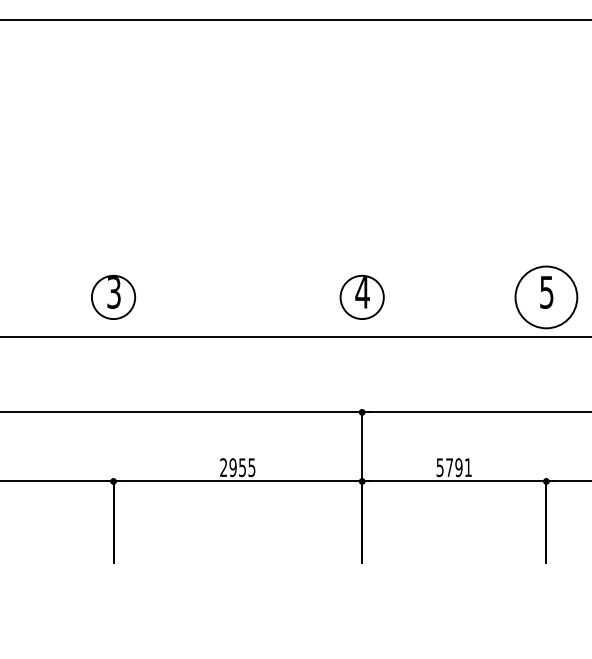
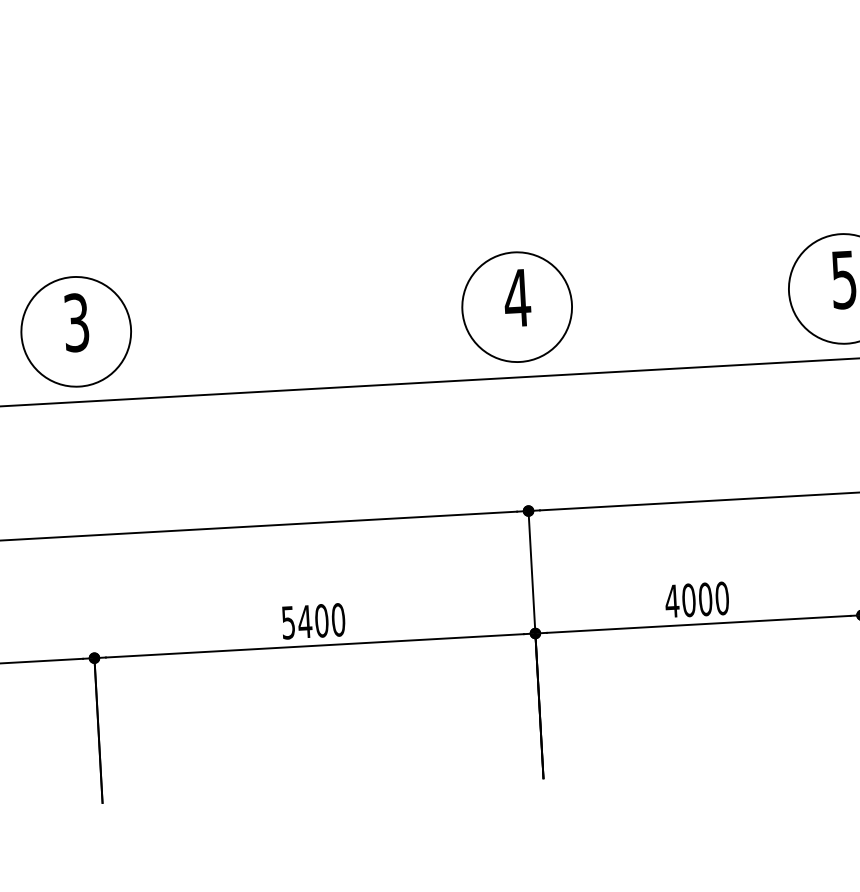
circle: (113, 297) -> (76, 331), size x1.43
circle: (362, 297) -> (517, 307), size x1.43
text: (237, 467) -> (312, 621), 2955 -> 5400
text: (454, 467) -> (697, 599), 5791 -> 4000

